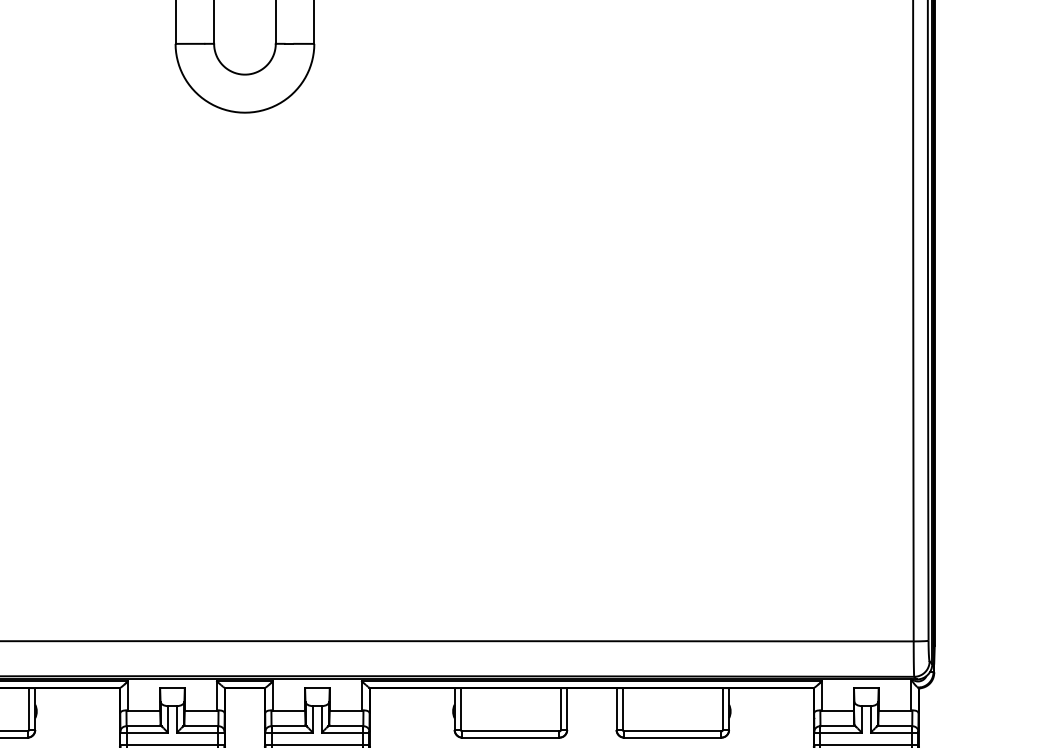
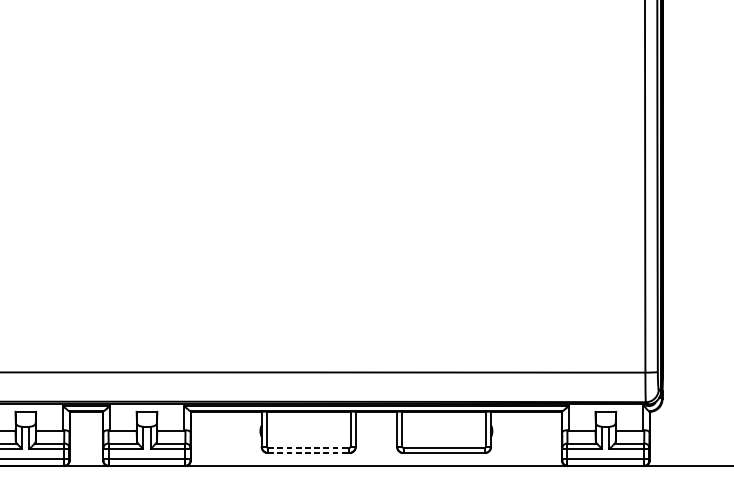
line: (510, 731) -> (308, 447), solid -> dashed
line: (510, 737) -> (308, 452), solid -> dashed

